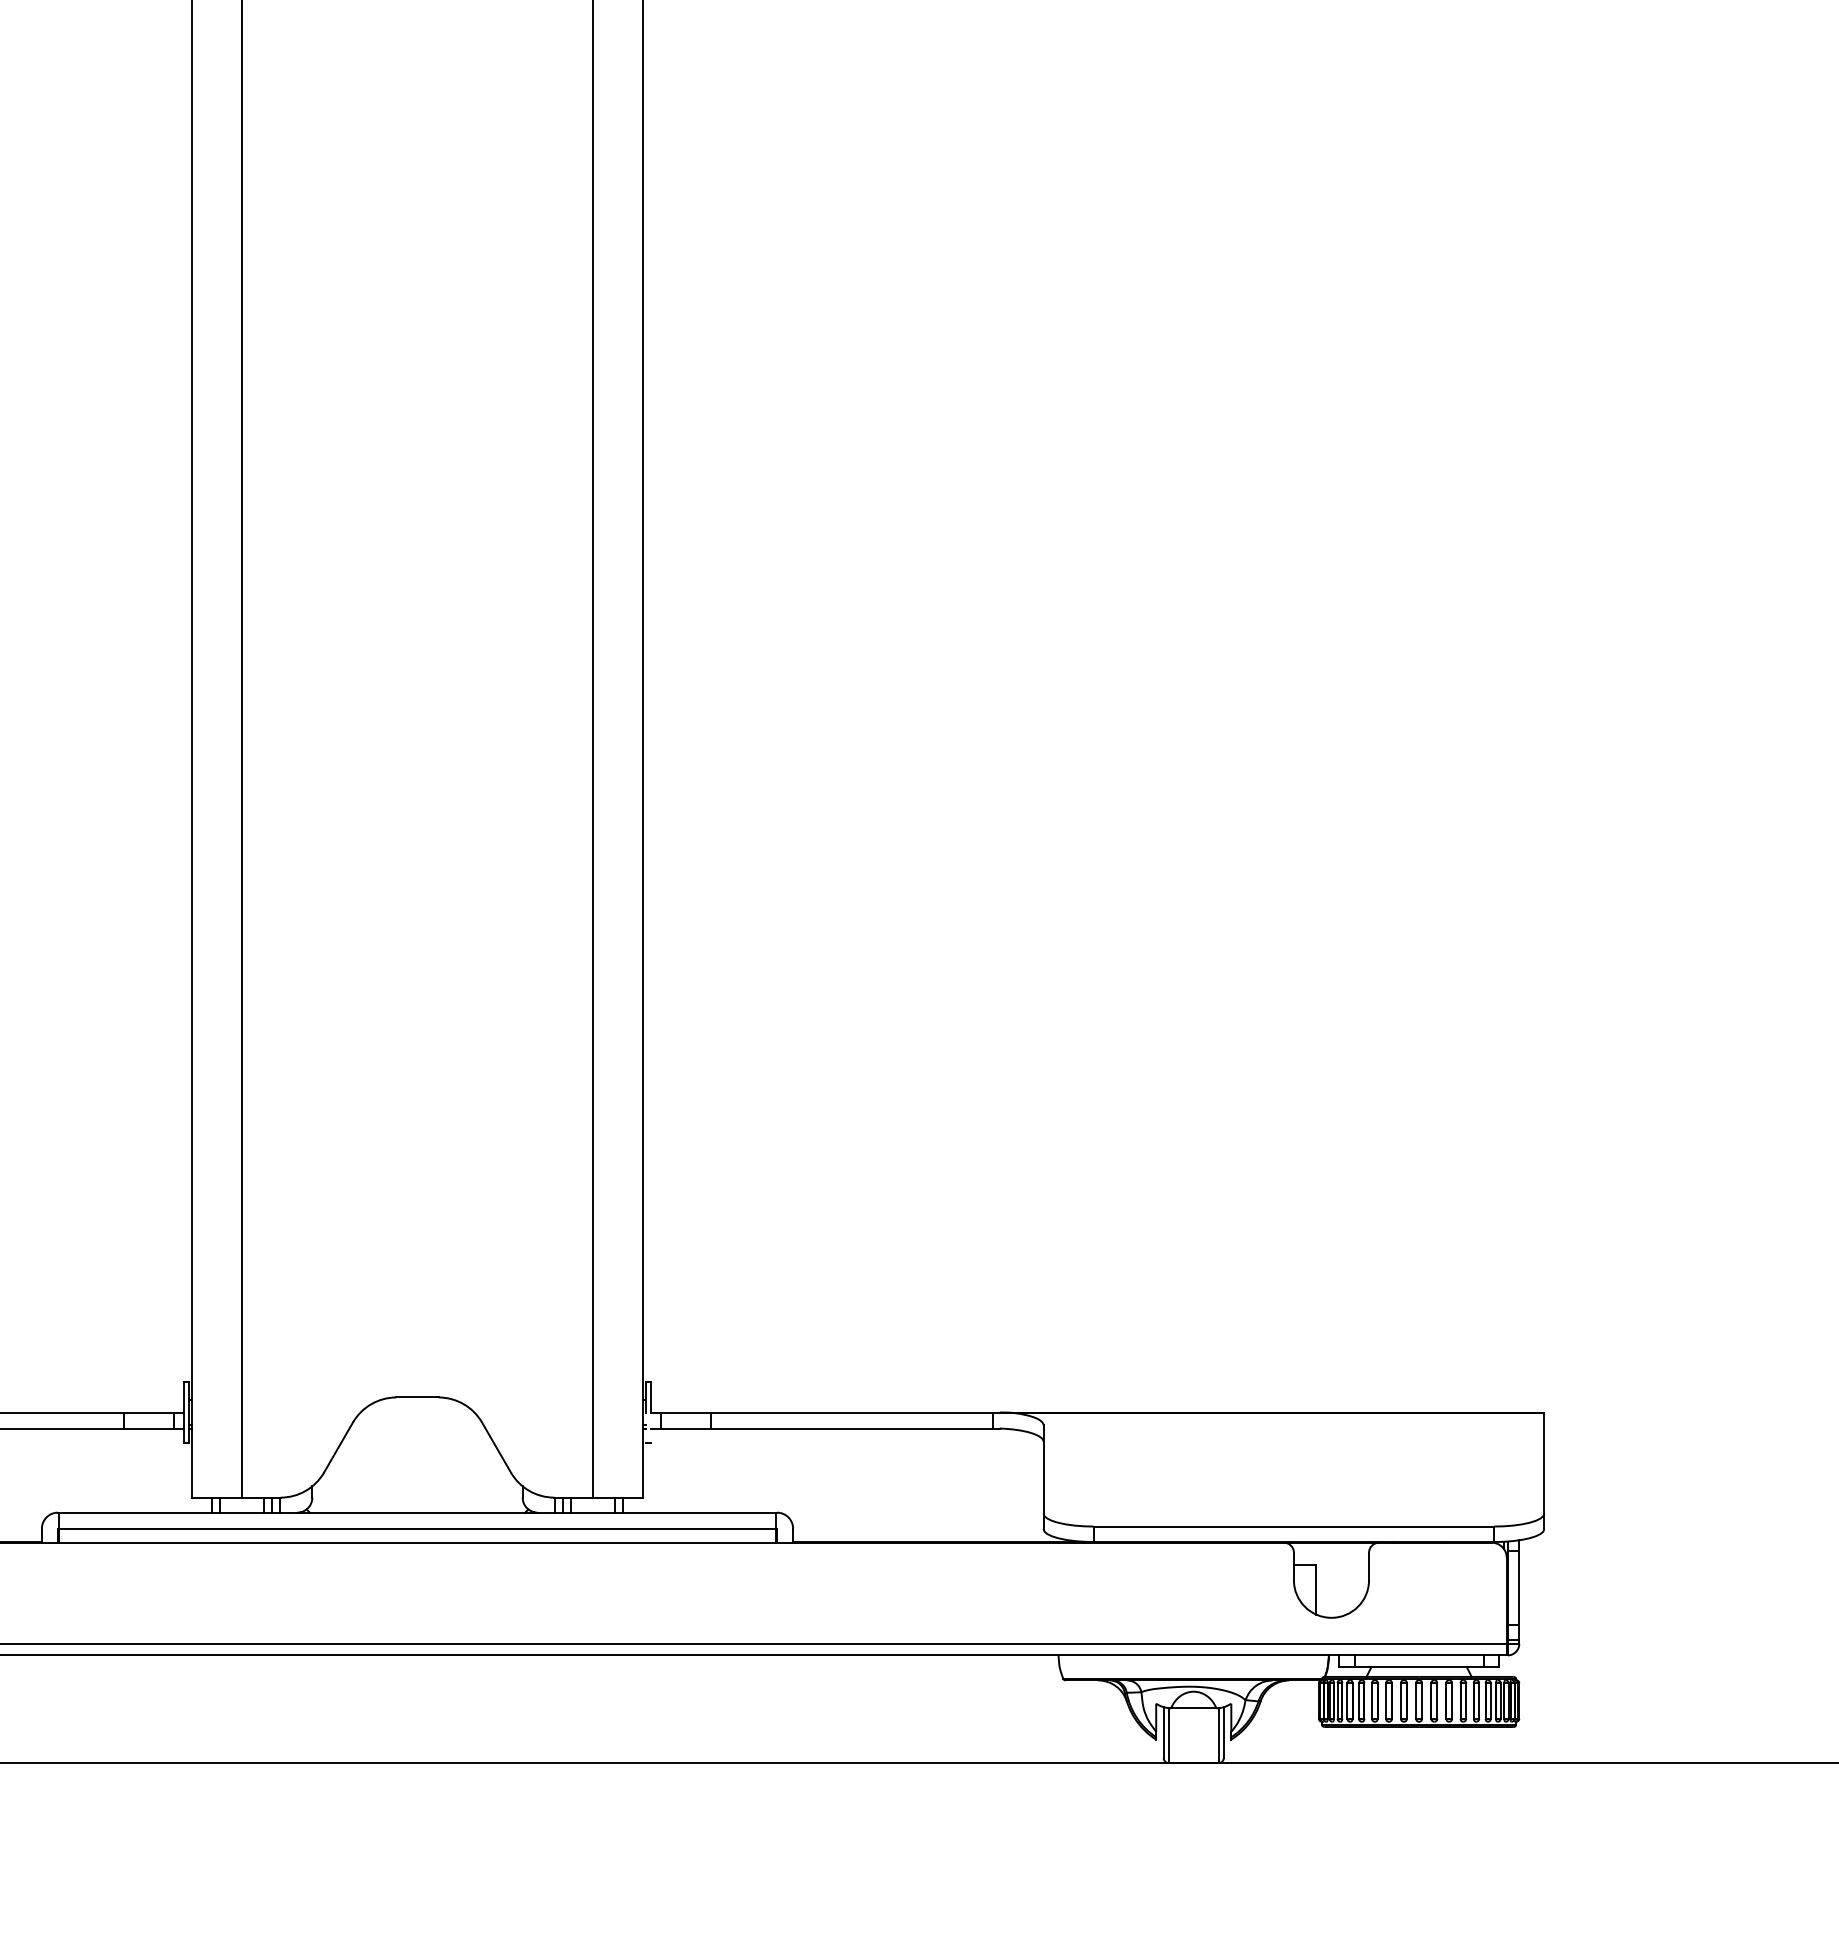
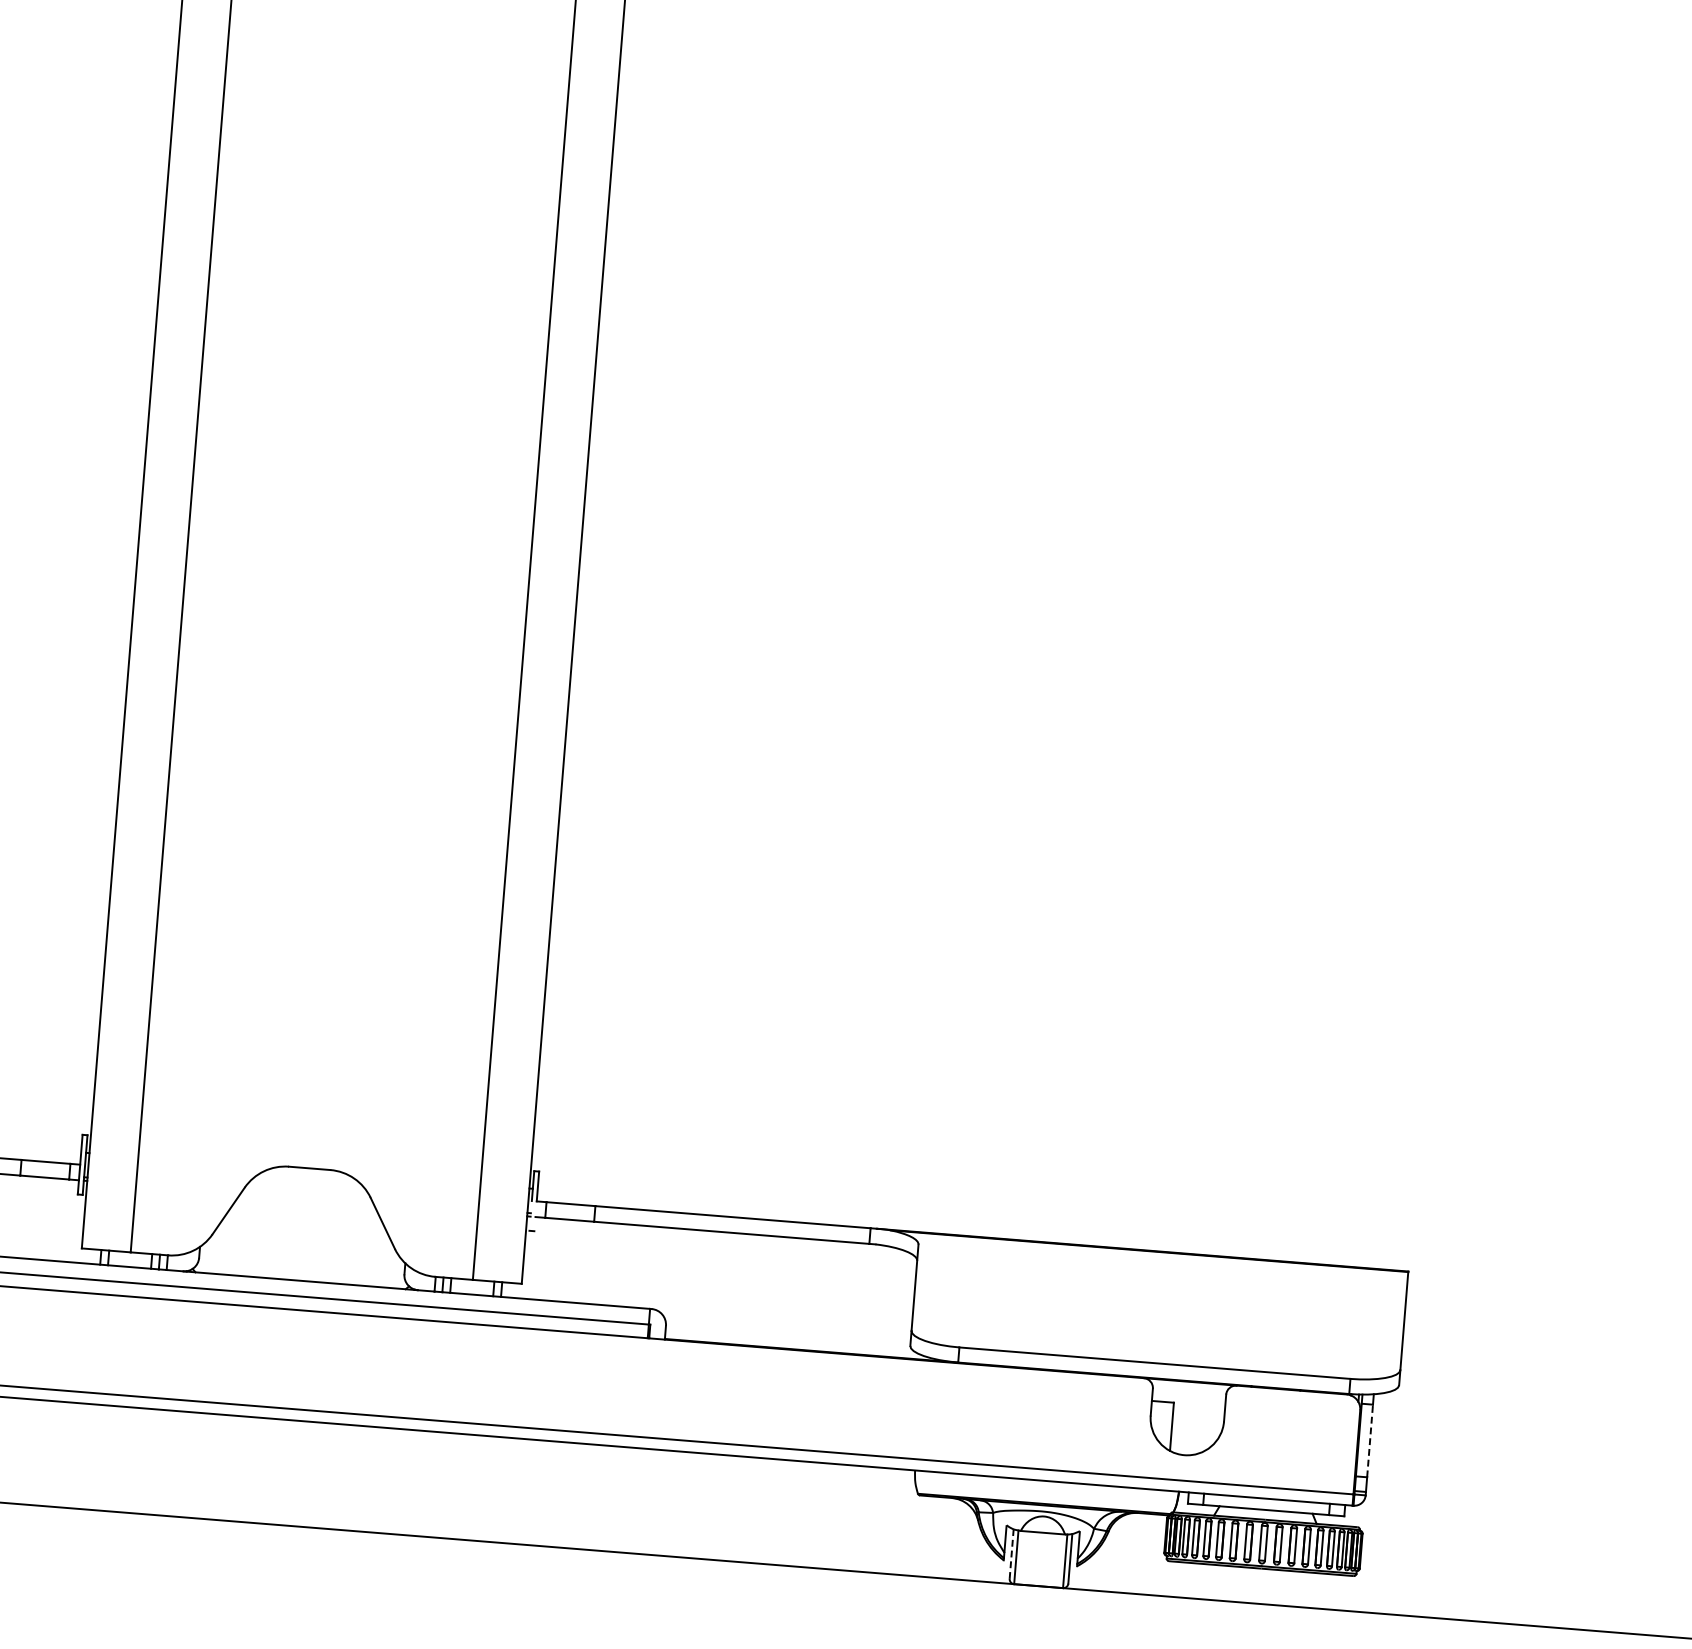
line: (1519, 1587) -> (1370, 1440), solid -> dashed
line: (1163, 1732) -> (1011, 1553), solid -> dashed

